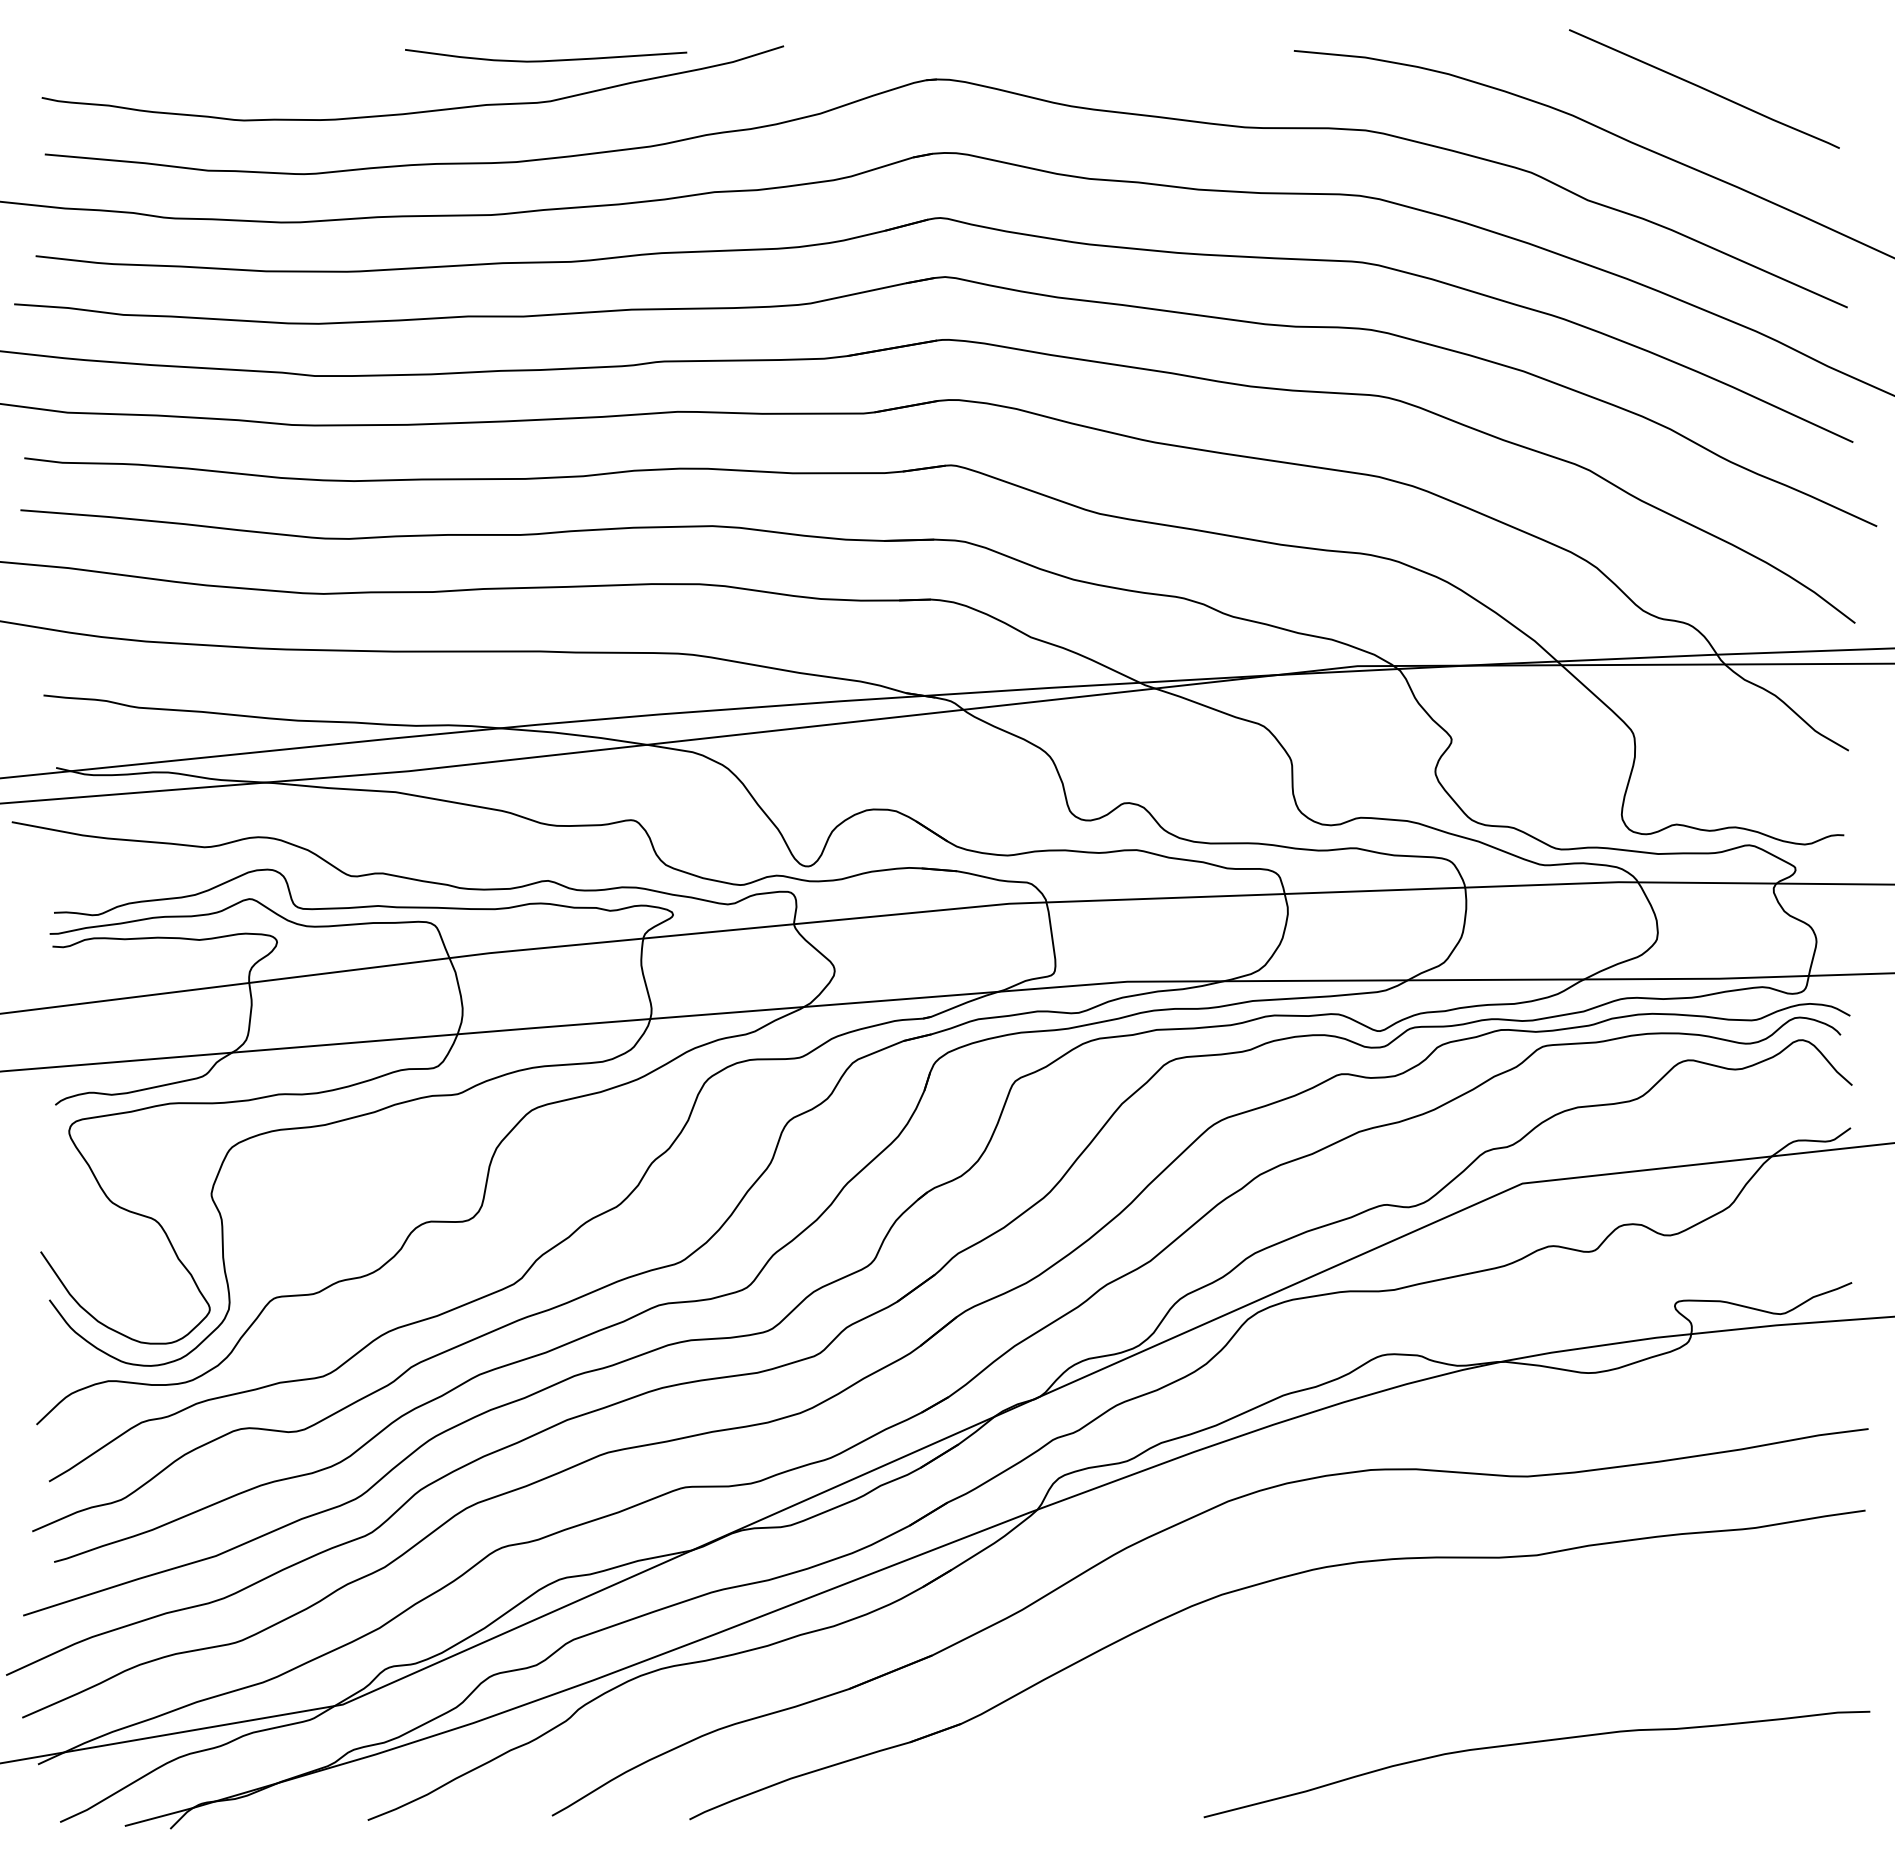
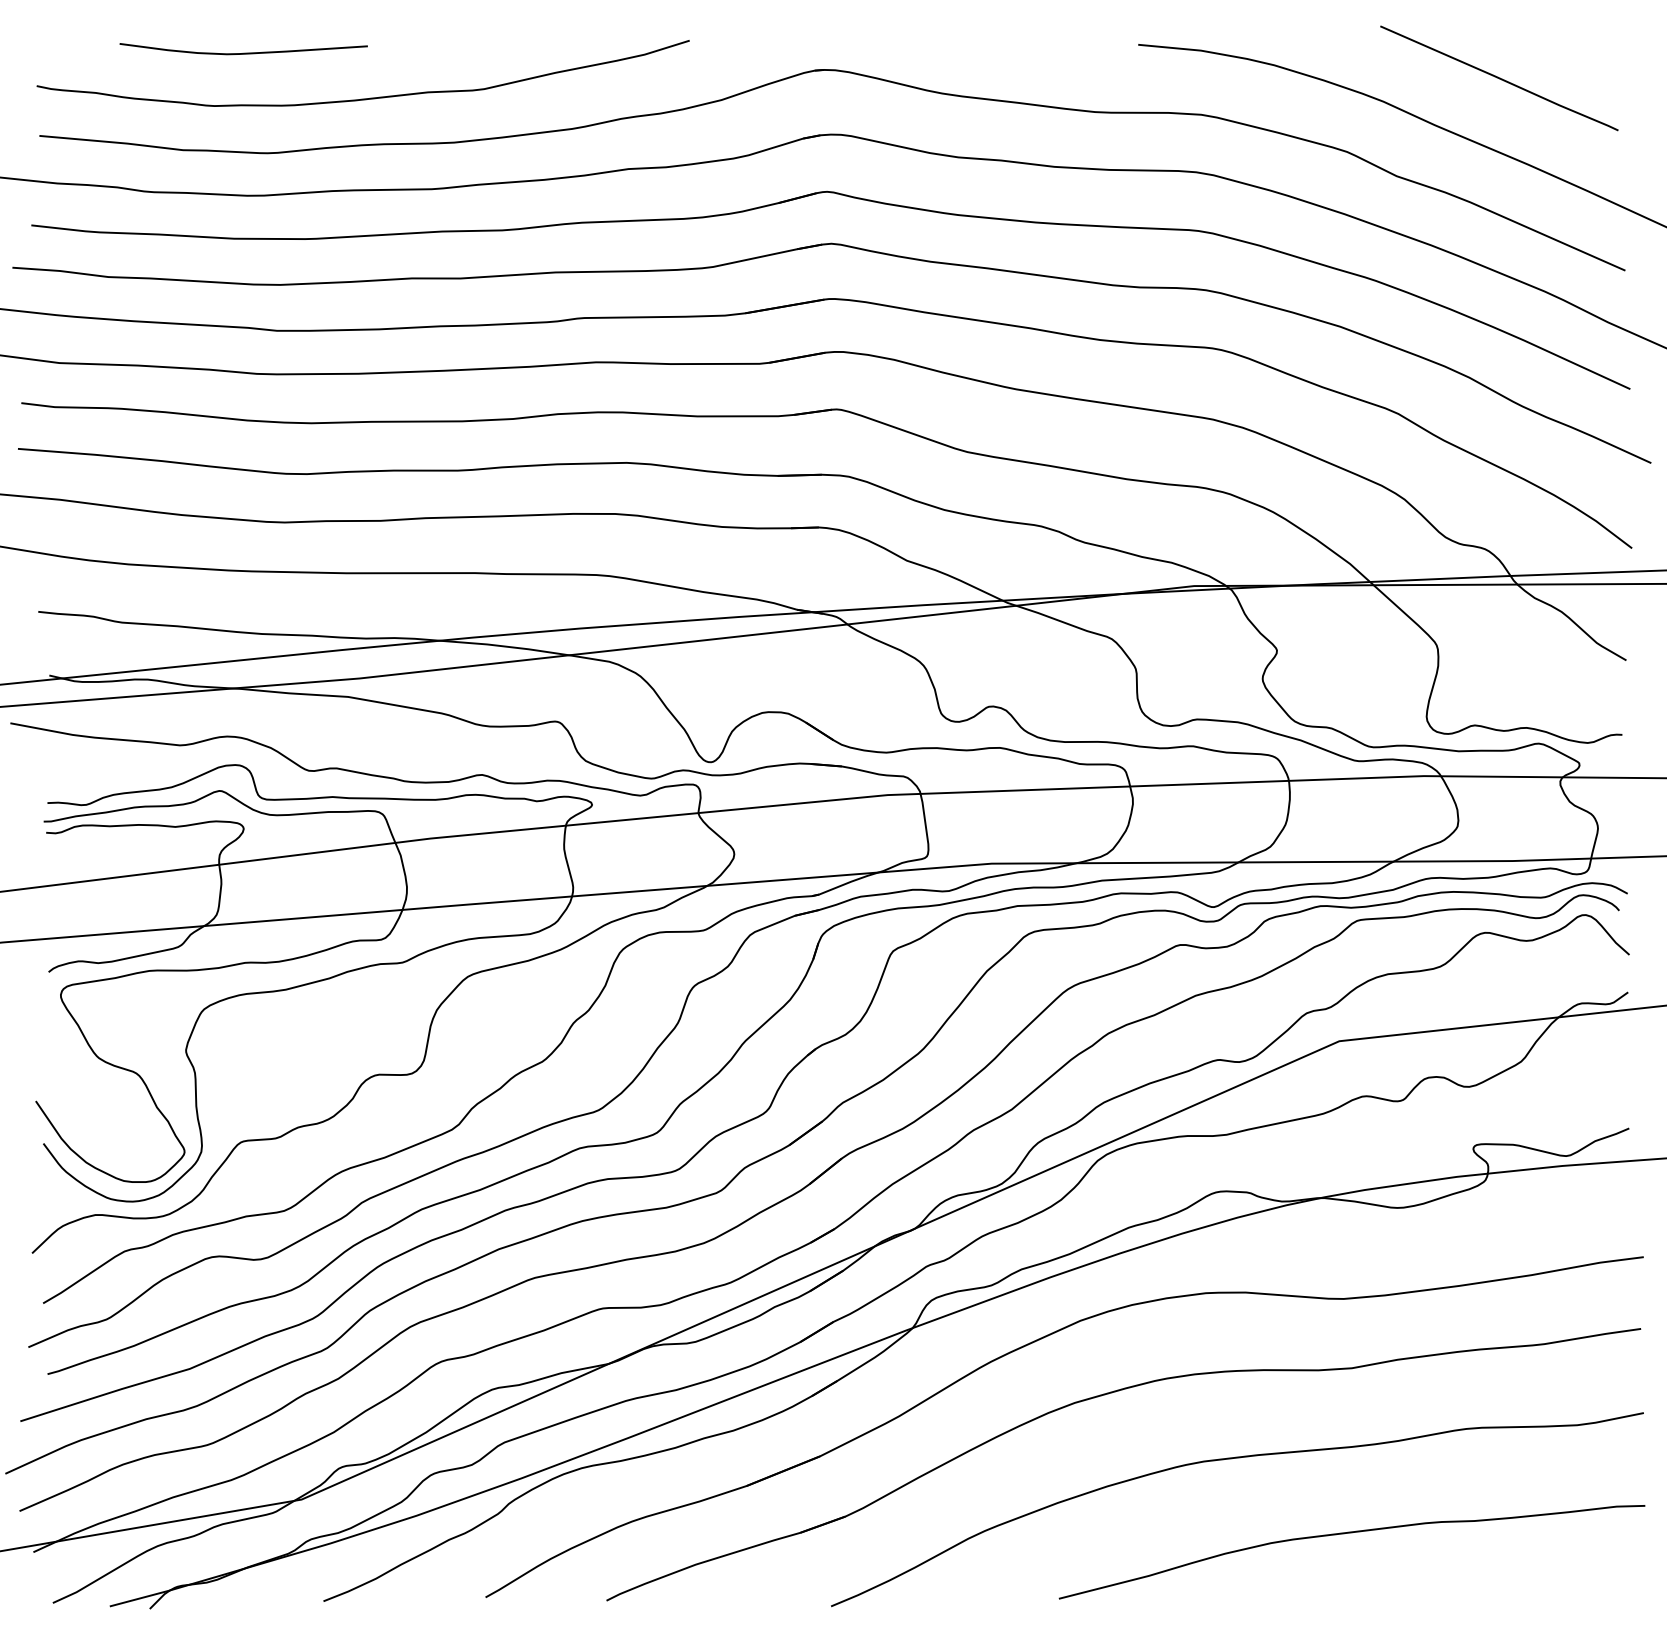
curve: (546, 60) -> (244, 53), moved
curve: (1395, 1659) -> (1227, 1459), added

